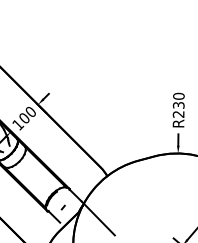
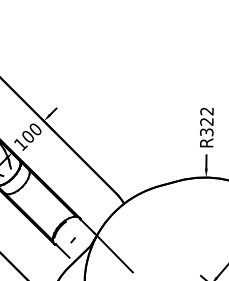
text: (178, 105) -> (206, 121), R230 -> R322

